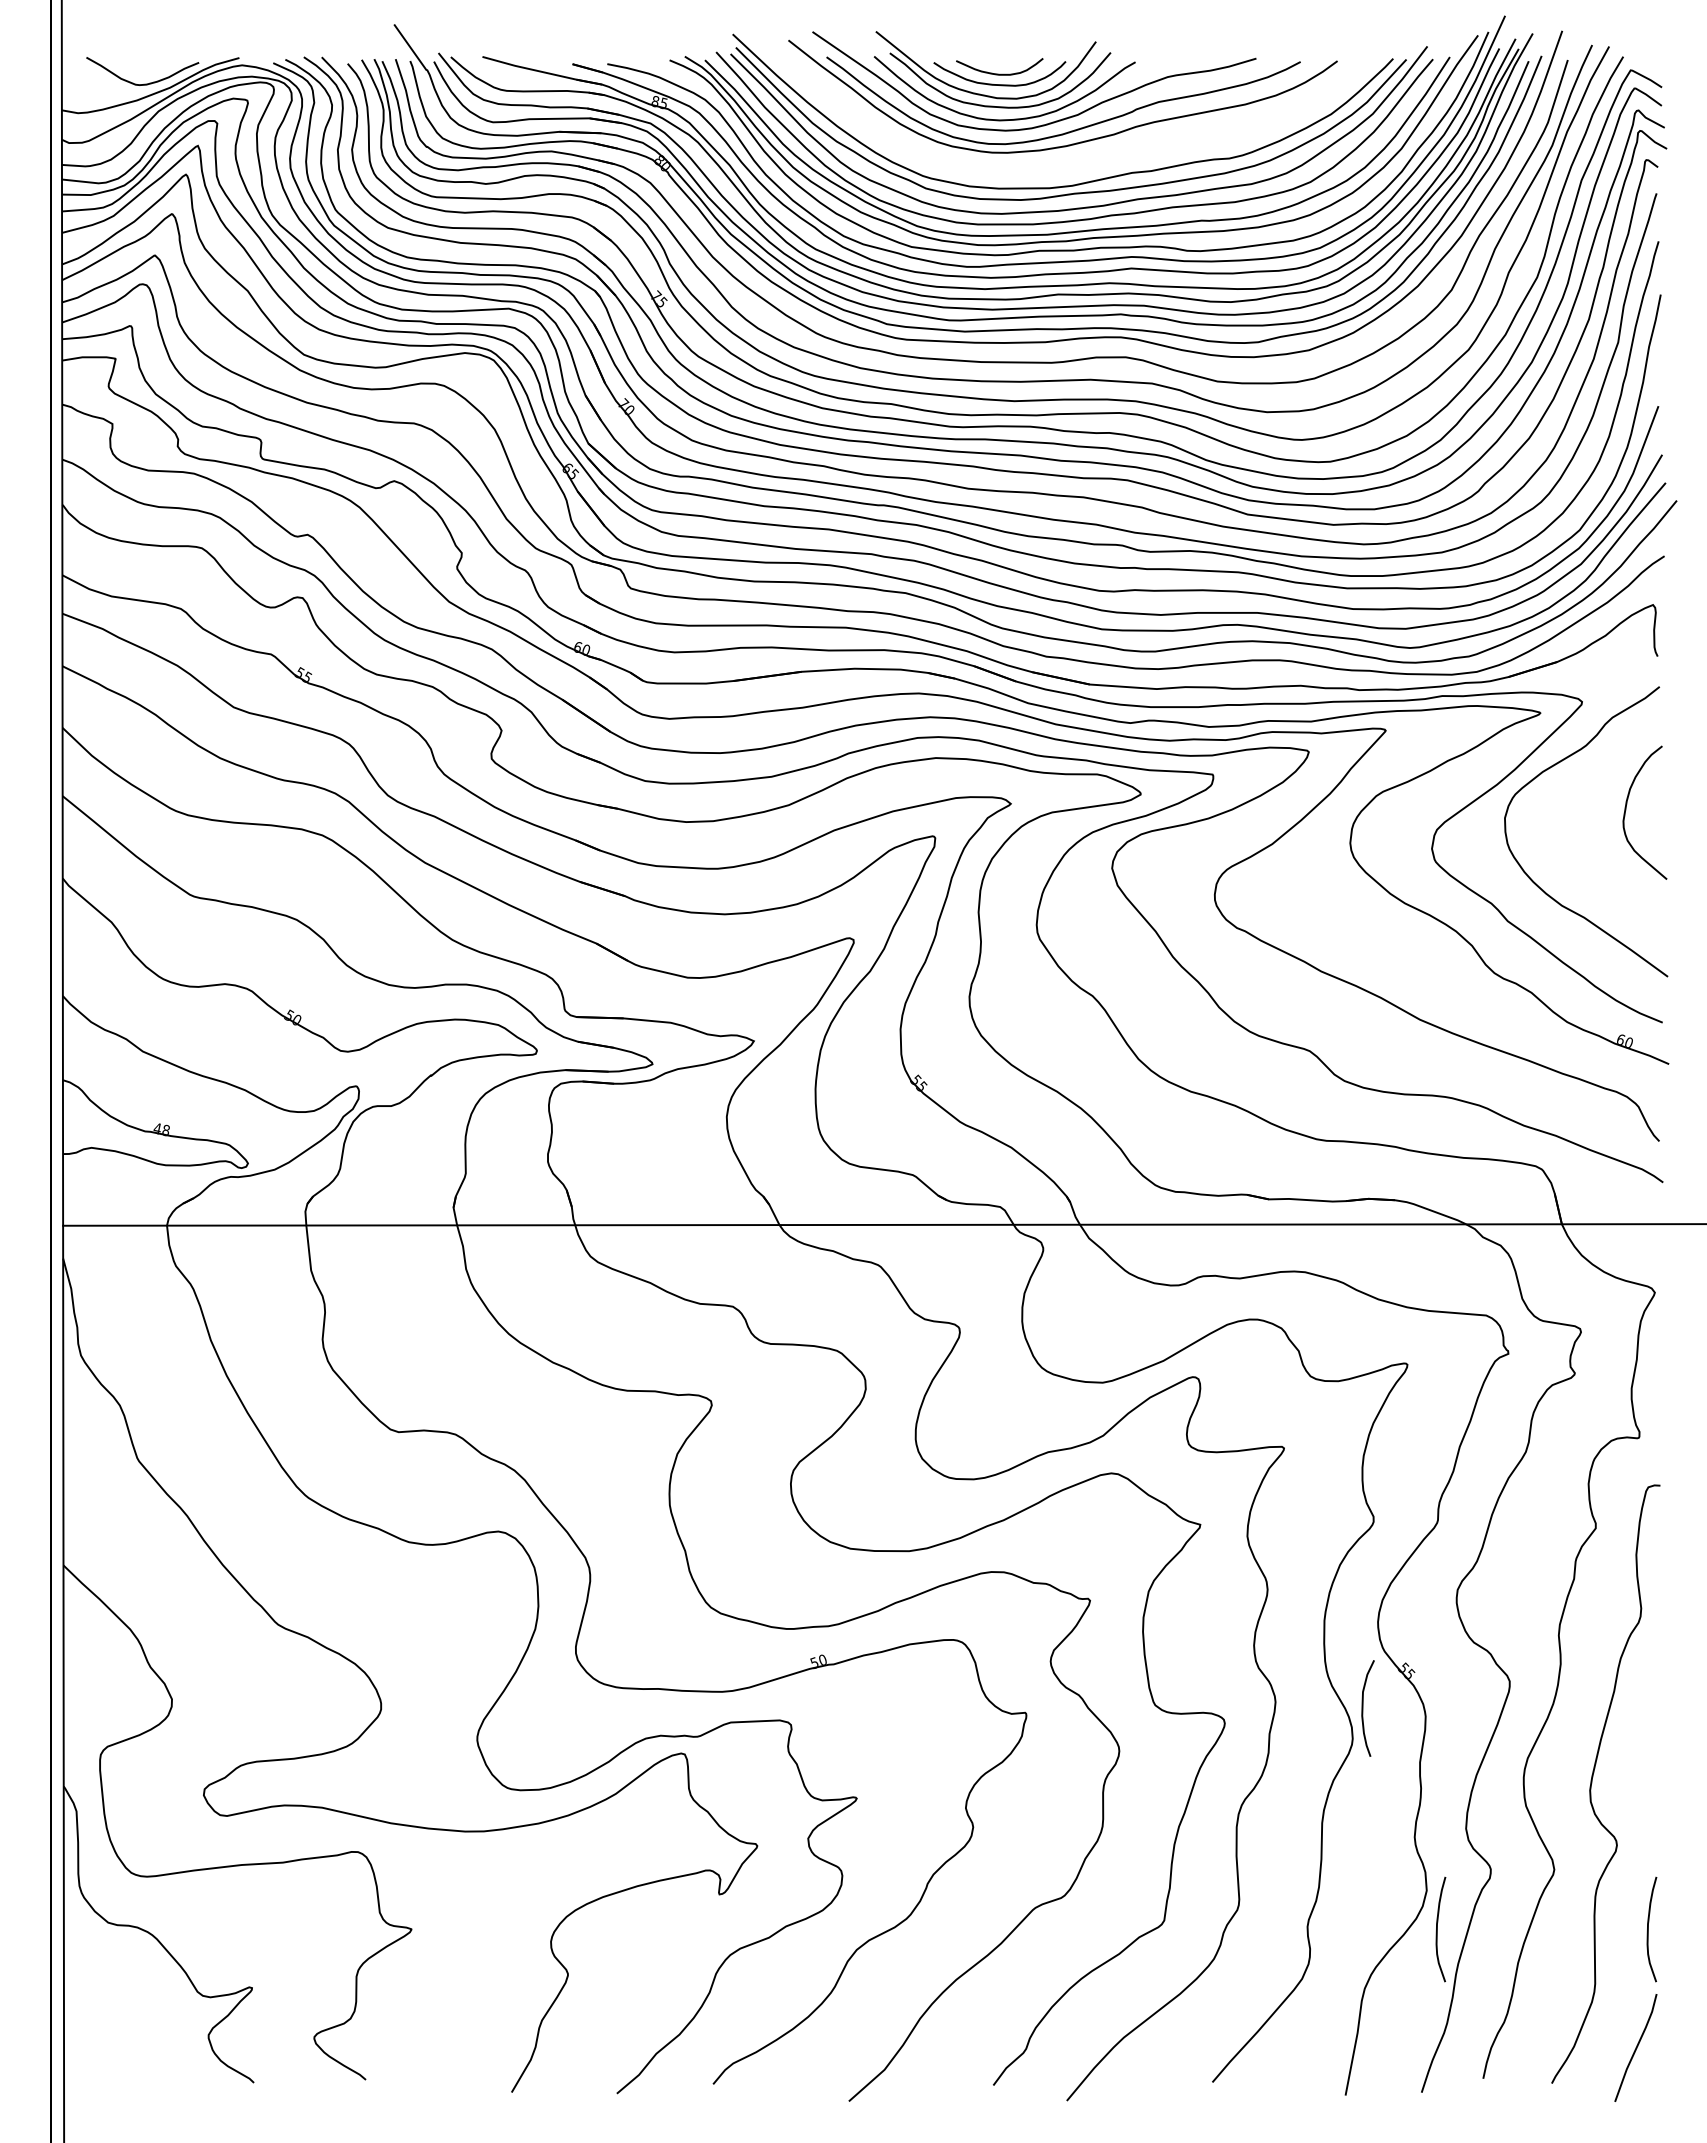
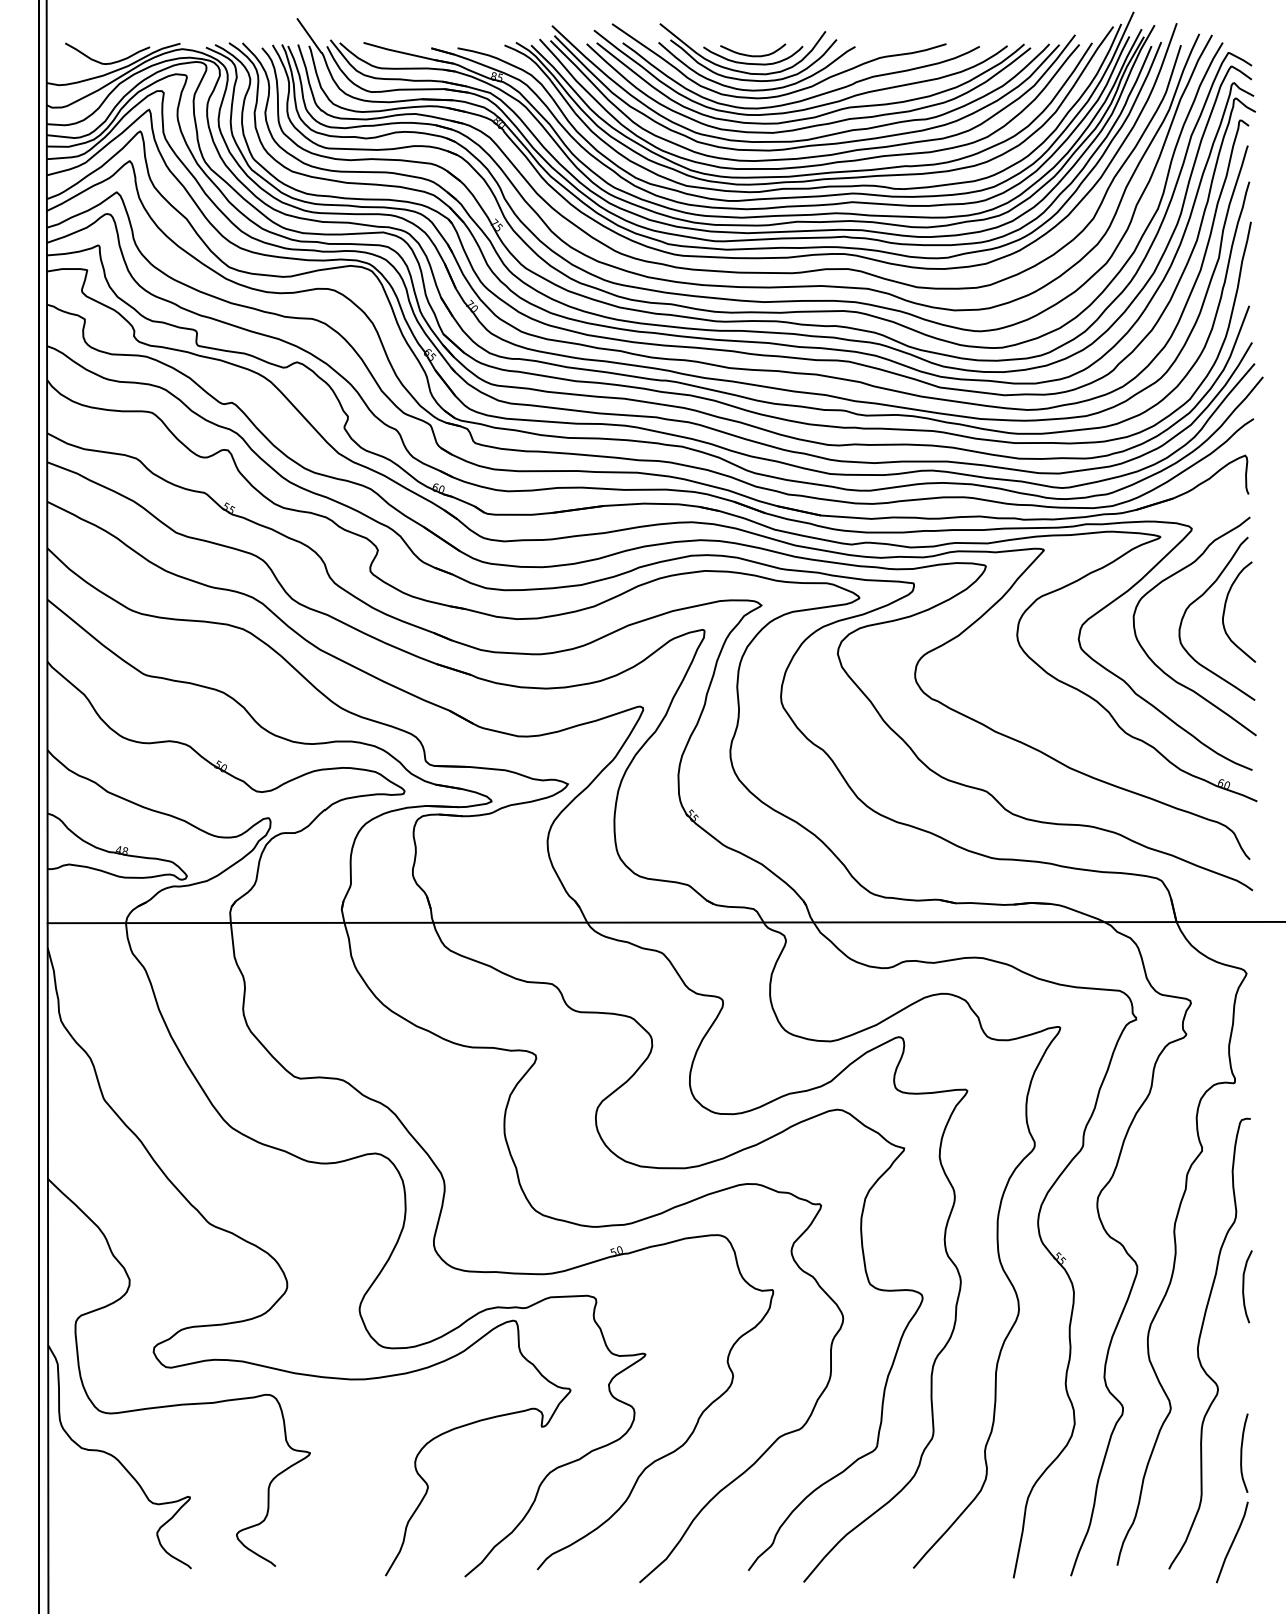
part: (1085, 153) -> (817, 115), added
curve: (1591, 795) -> (1198, 599), added
curve: (1363, 1708) -> (1244, 1286), moved
curve: (1437, 1929) -> (1082, 1453), removed

